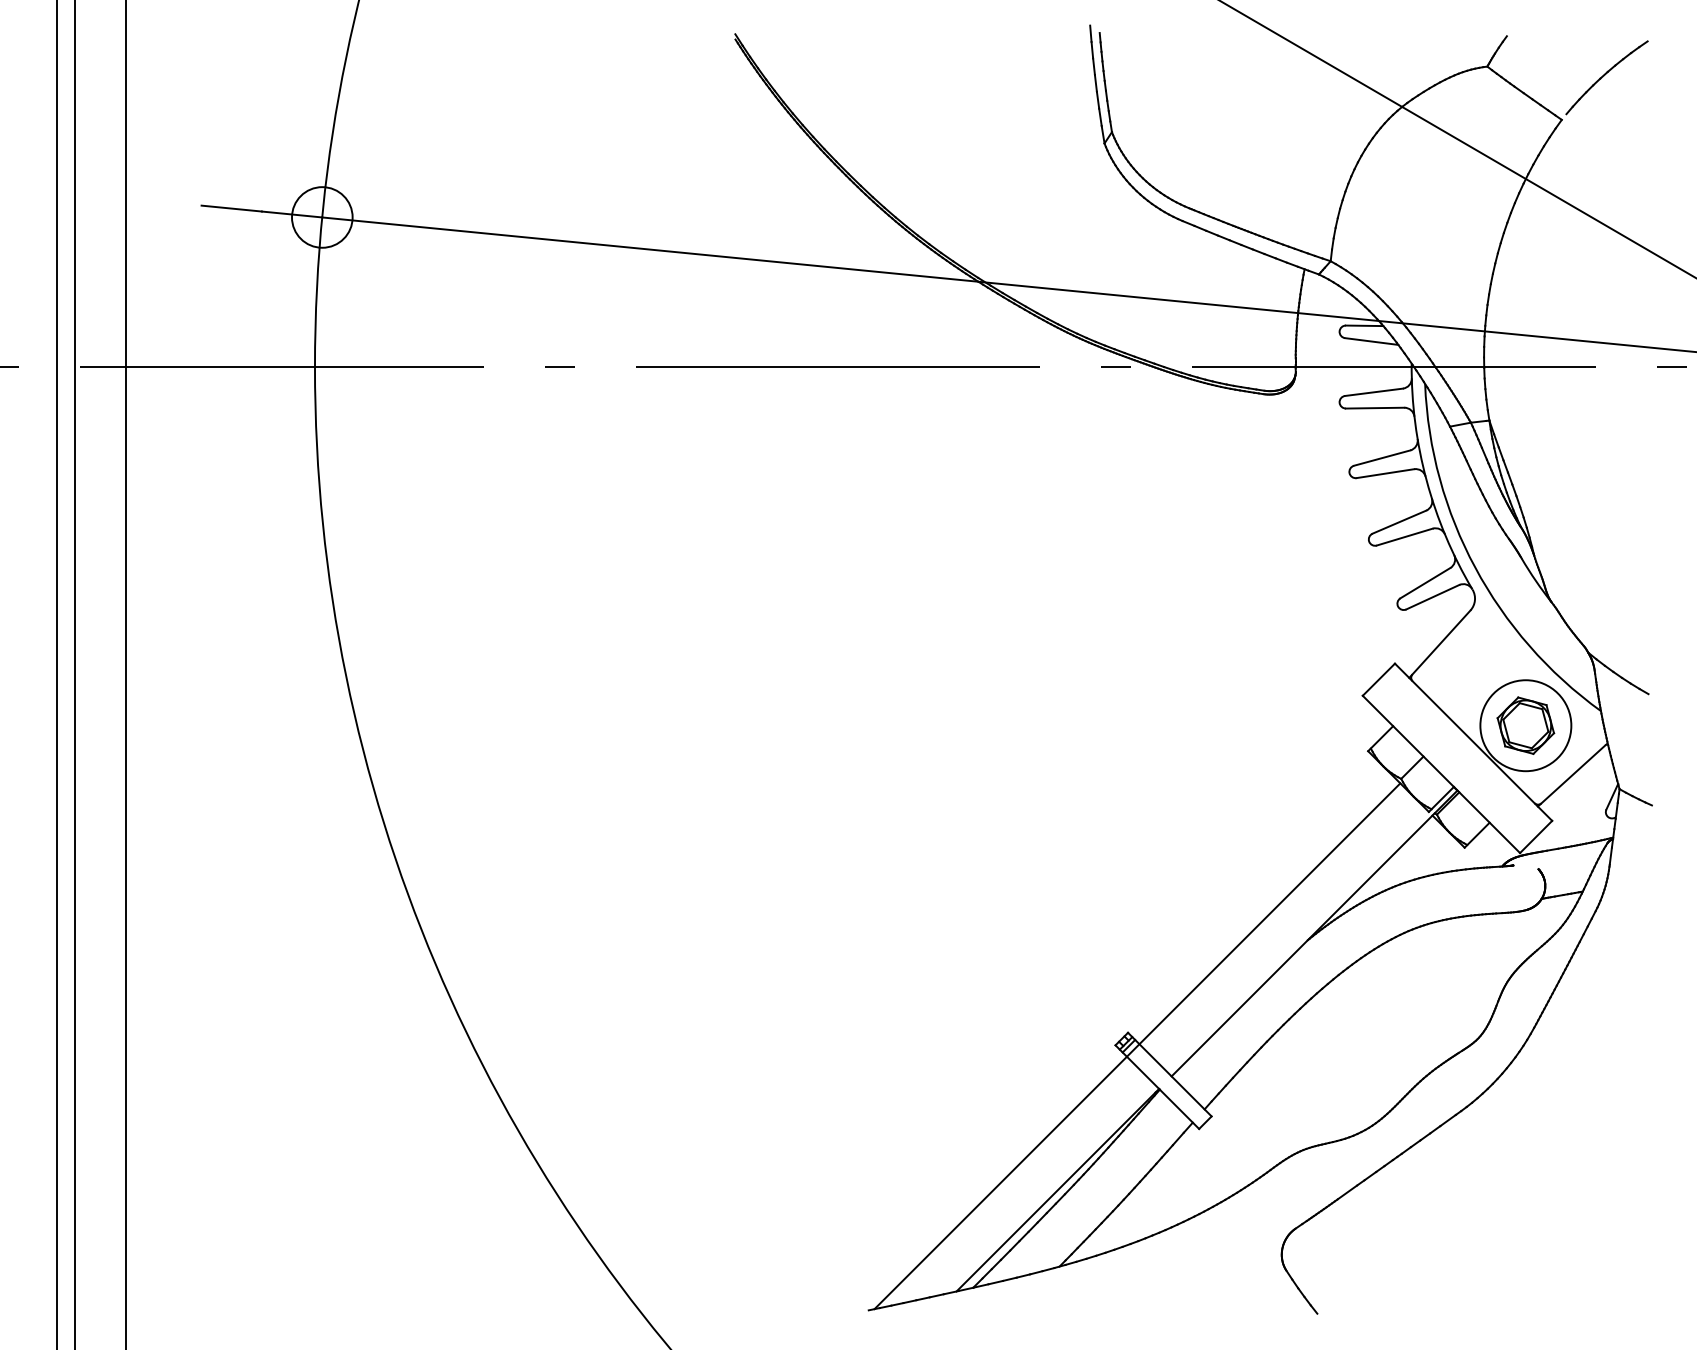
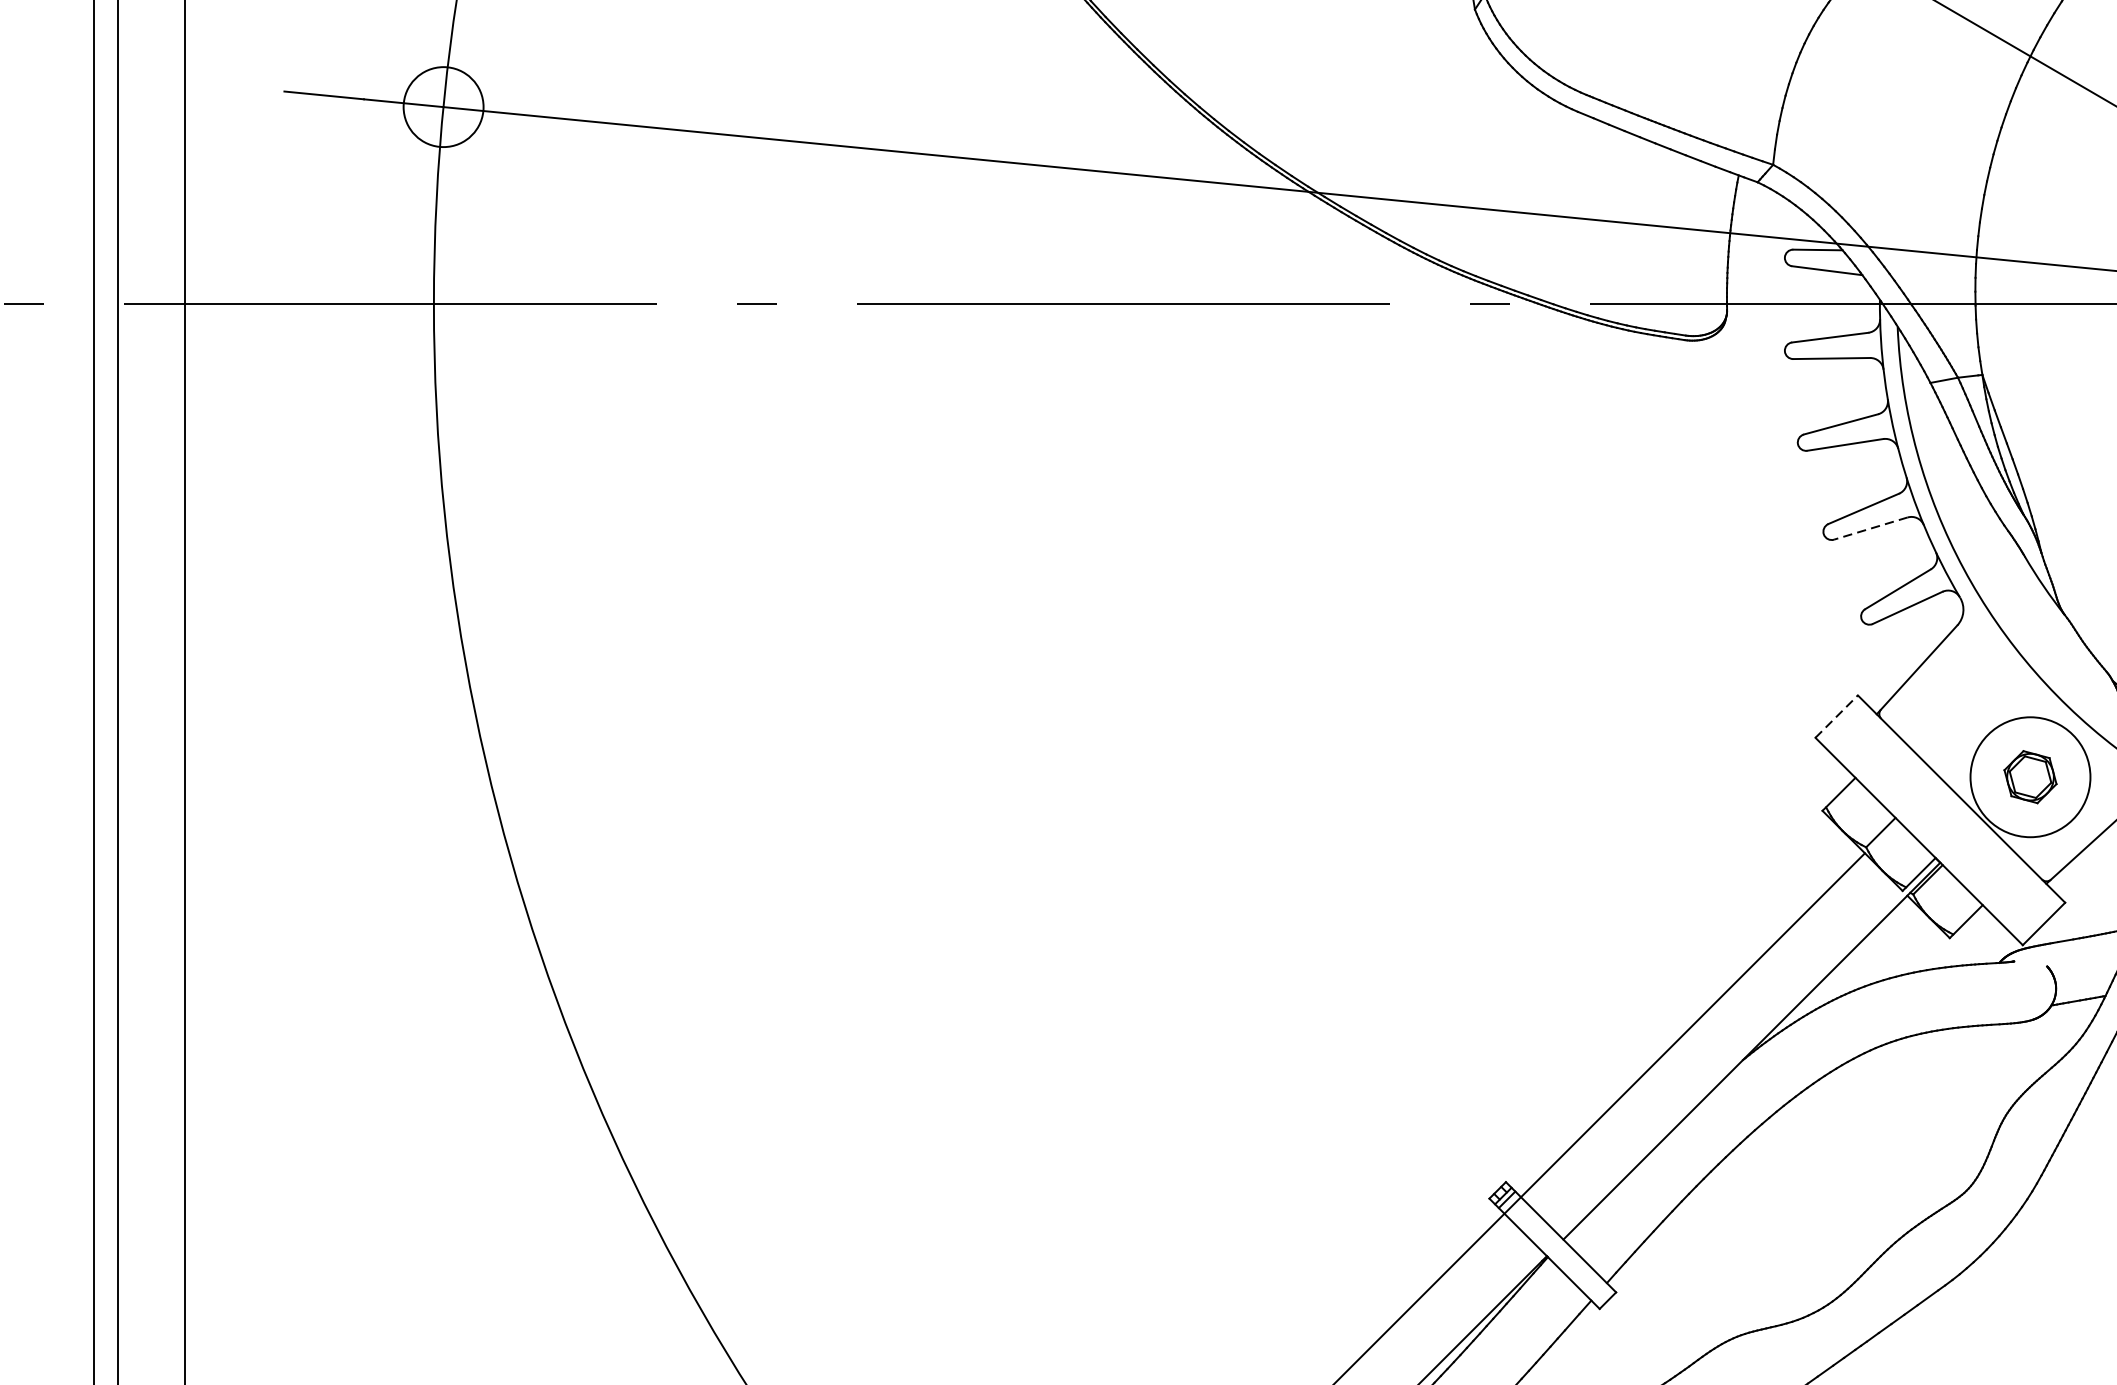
line: (1404, 537) -> (1870, 529), solid -> dashed
line: (1378, 679) -> (1836, 716), solid -> dashed
part: (1525, 725) -> (2029, 776), size x0.7

